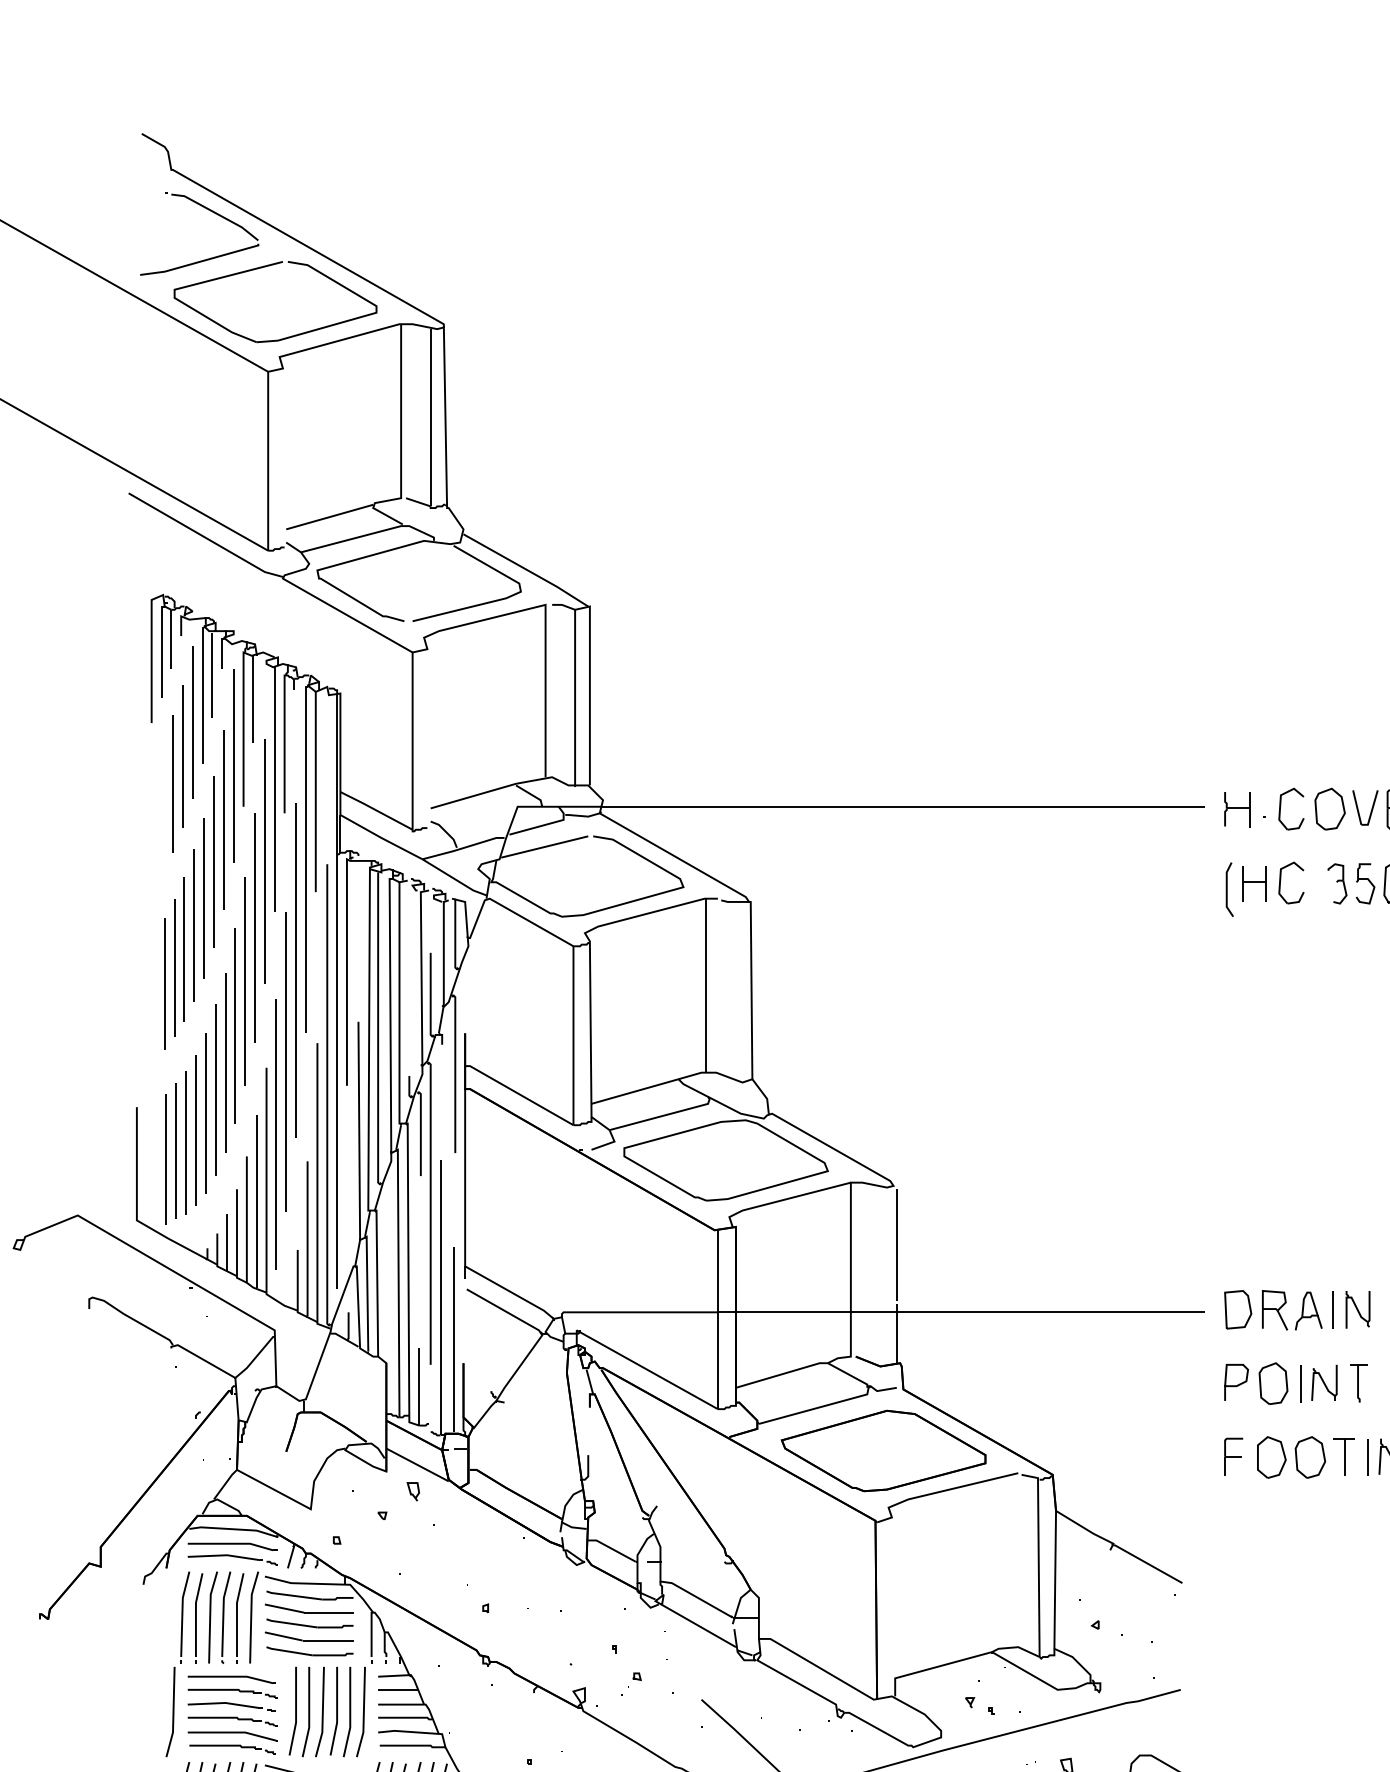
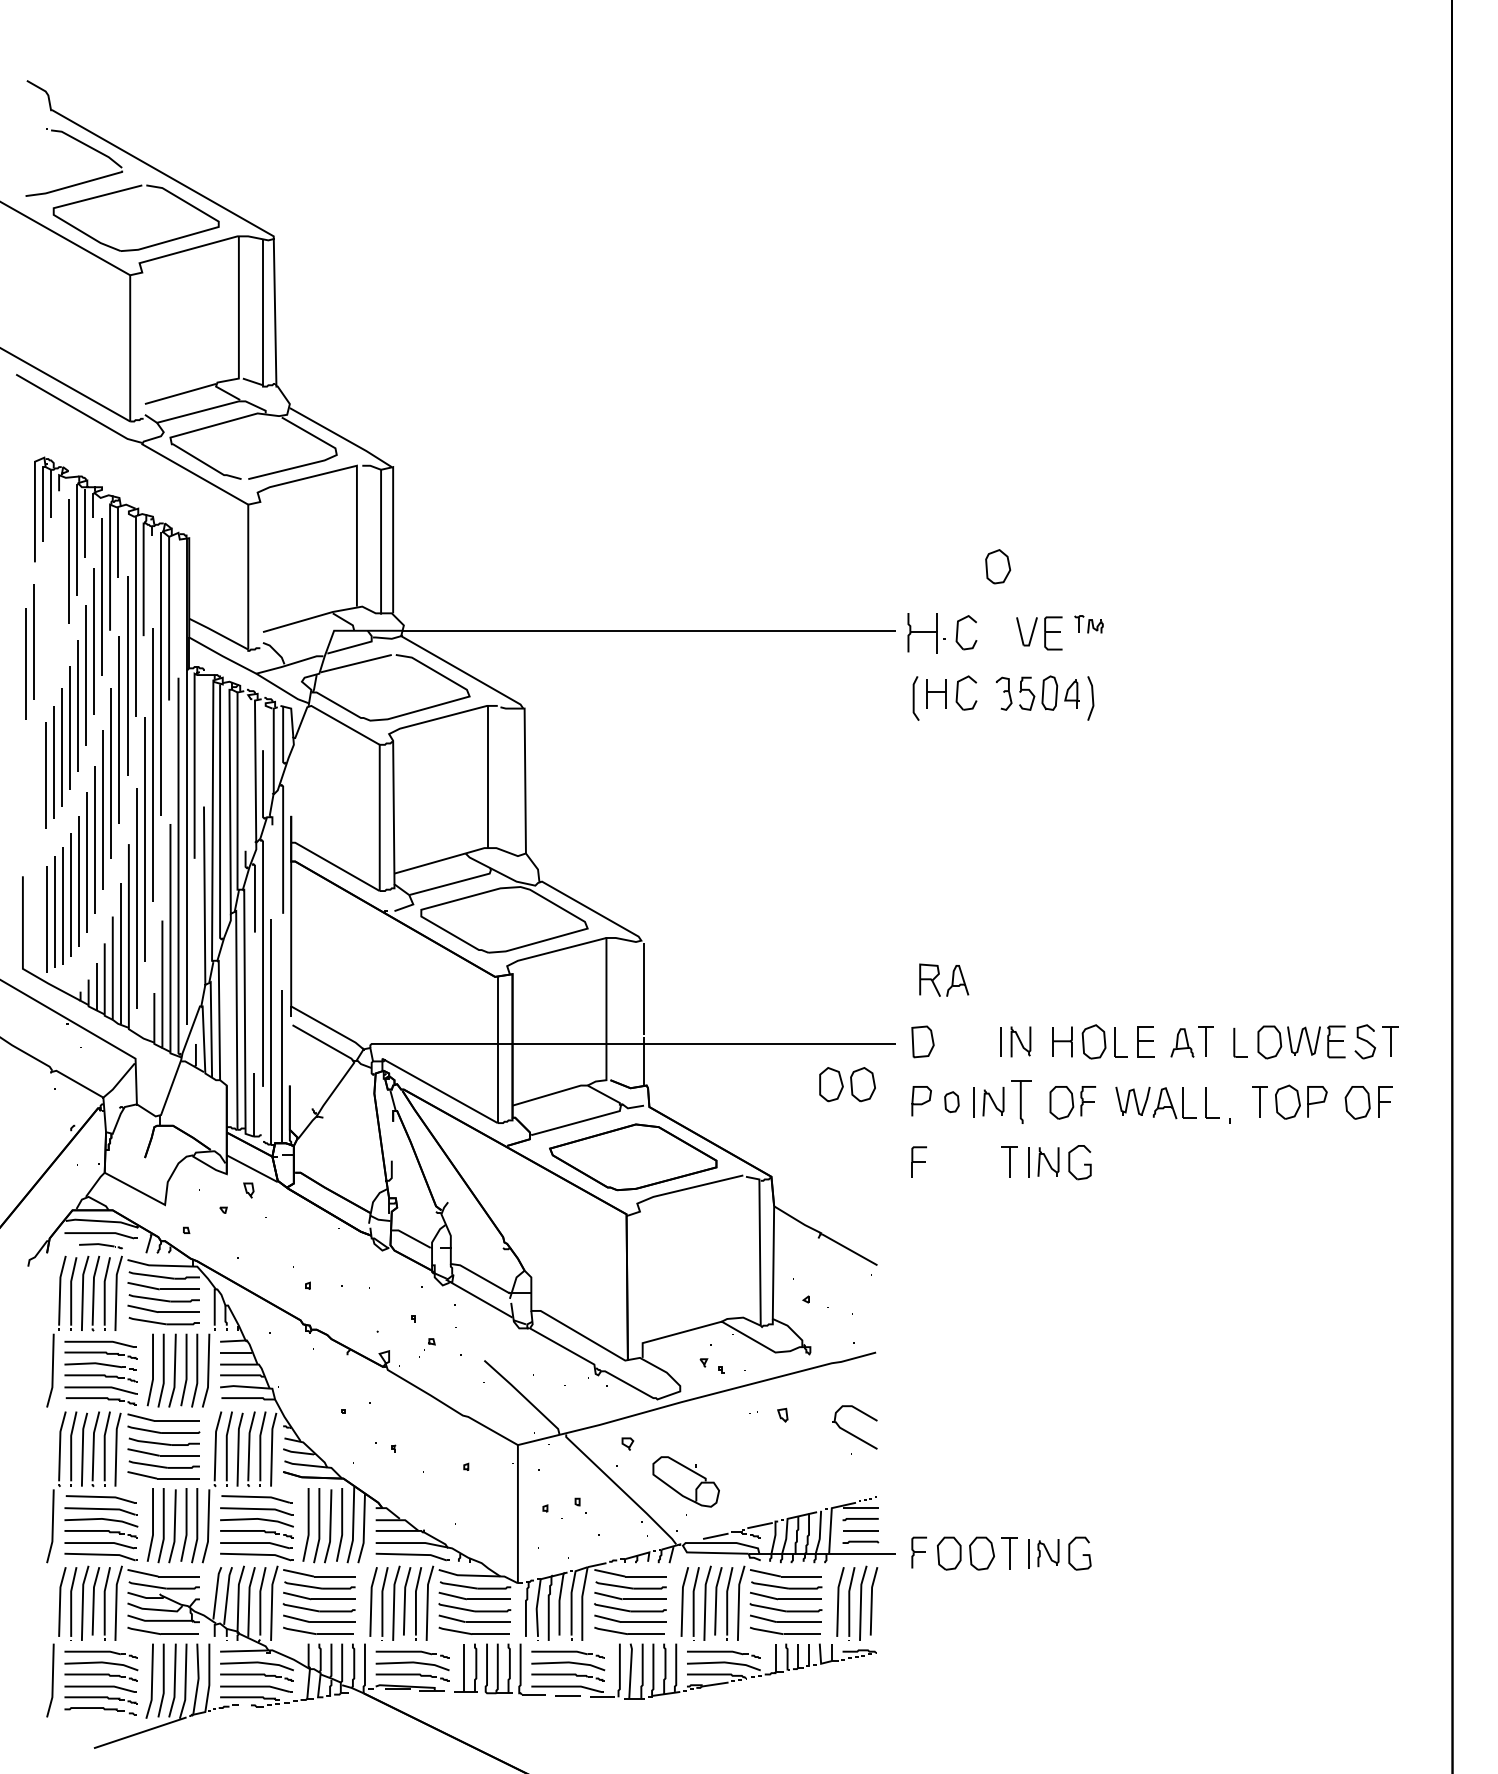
part: (176, 768) -> (29, 651), moved
part: (1236, 808) -> (921, 632), size x1.4
part: (1330, 808) -> (998, 566), moved
part: (1286, 1303) -> (939, 974), moved
part: (1273, 1382) -> (951, 1101), size x0.6
part: (1358, 1382) -> (1021, 1101), size x1.4
part: (1291, 1457) -> (847, 1084), moved
part: (231, 1560) -> (100, 1246), size x0.6

